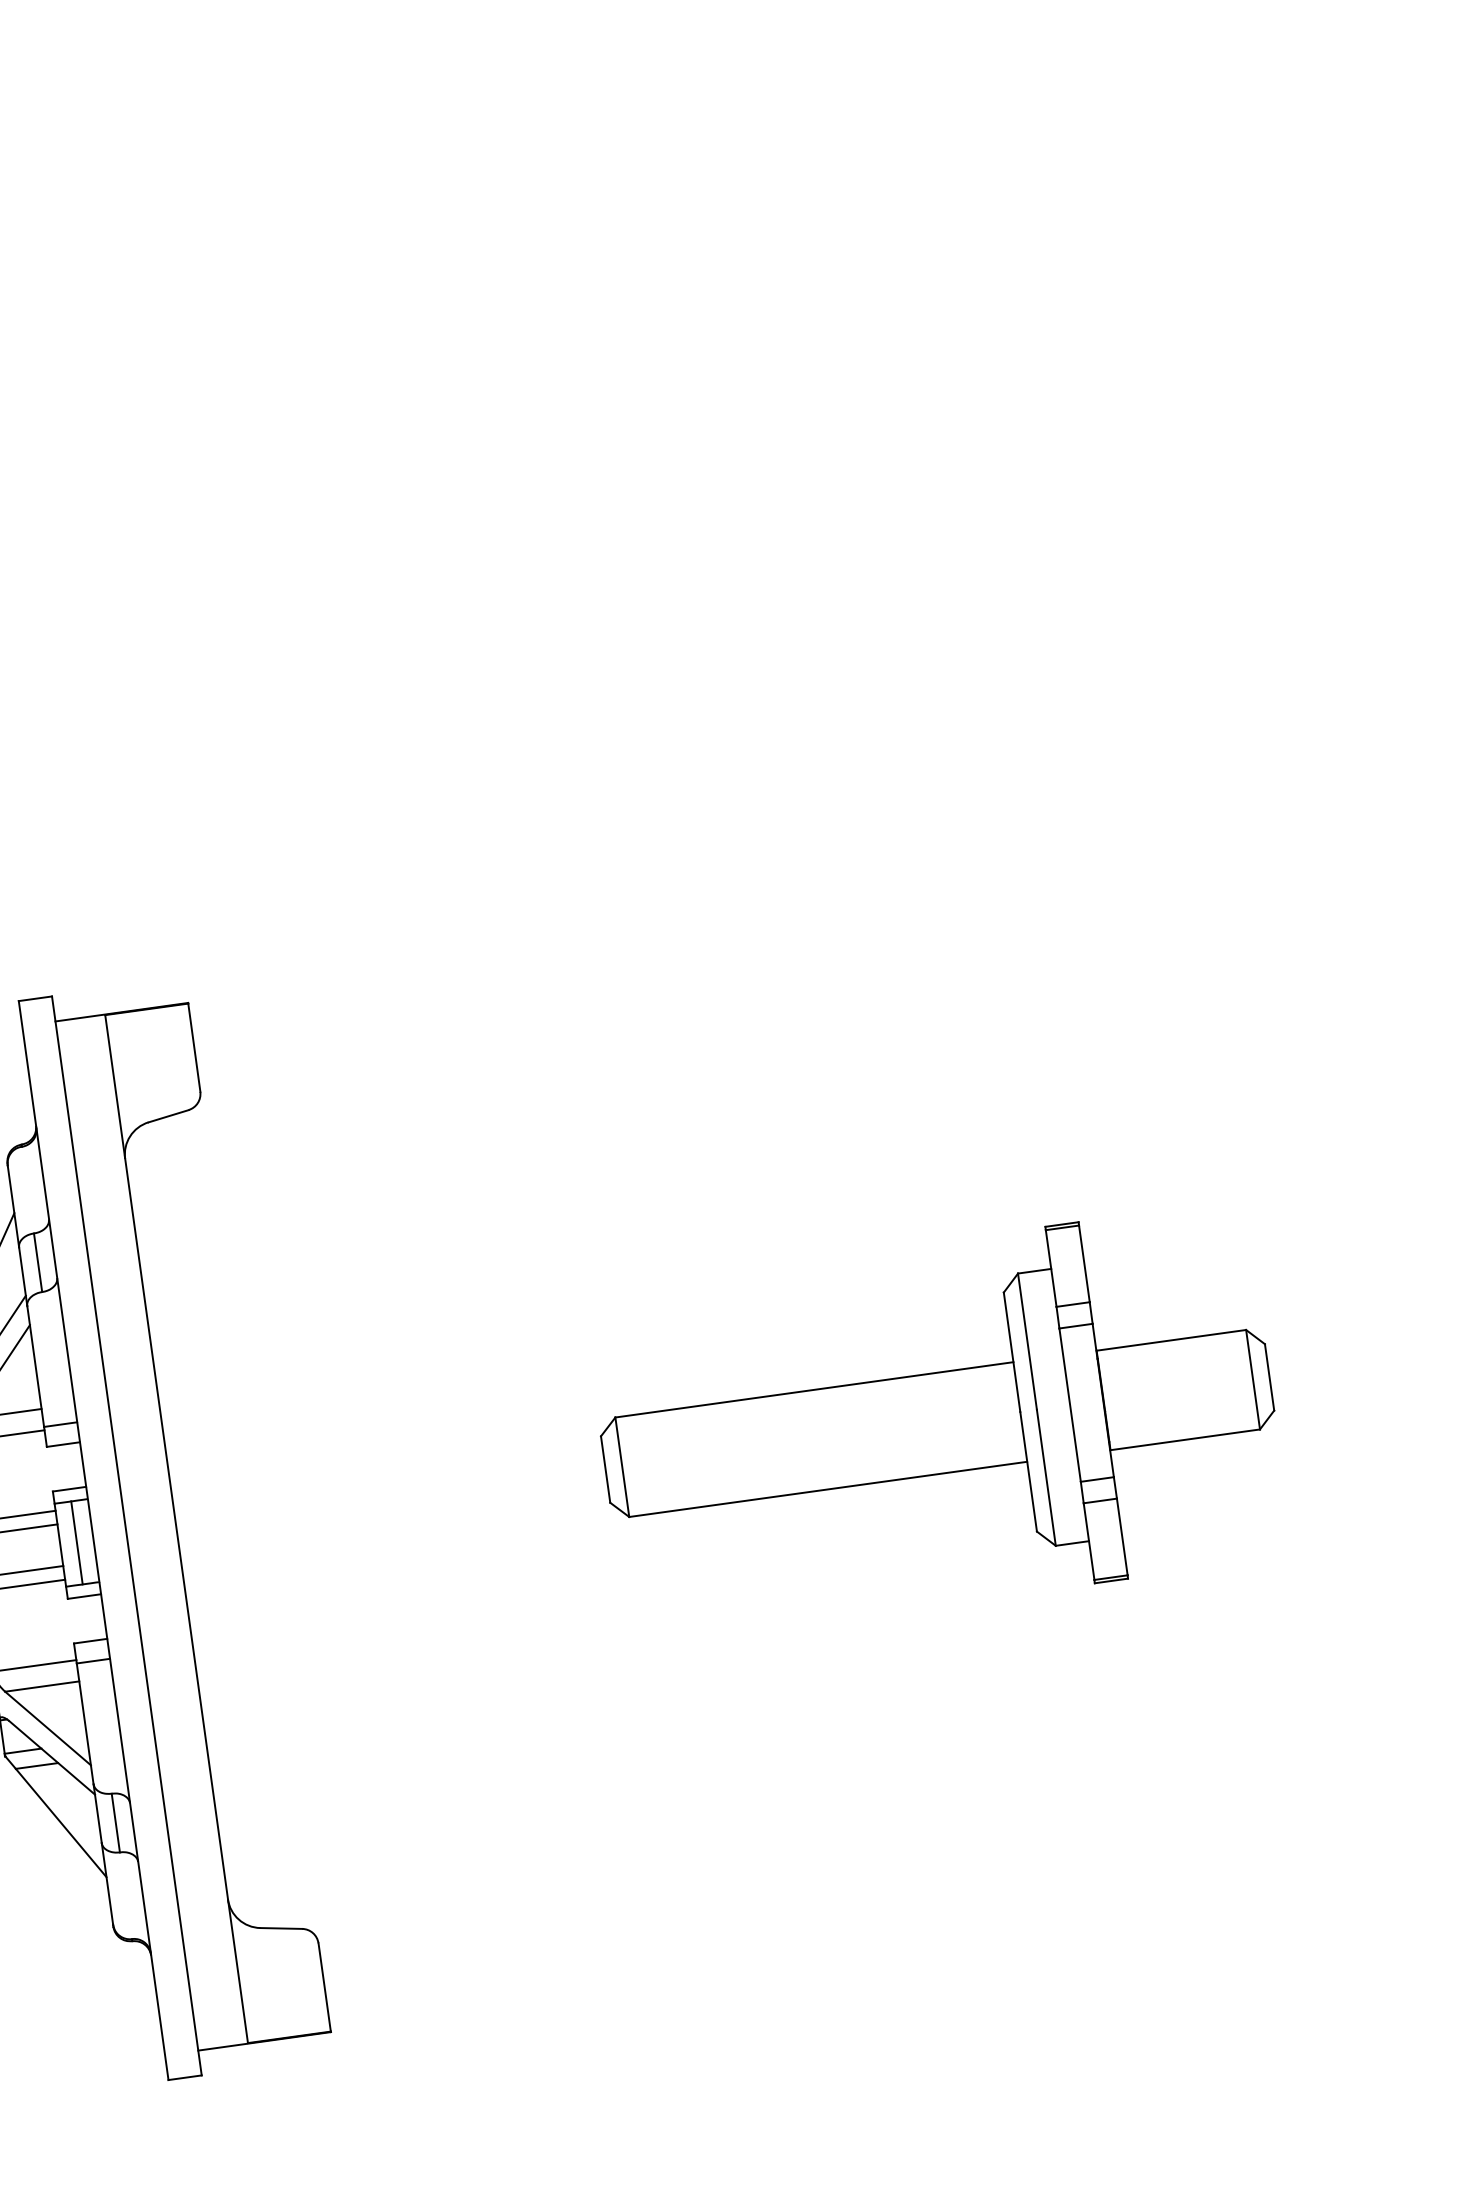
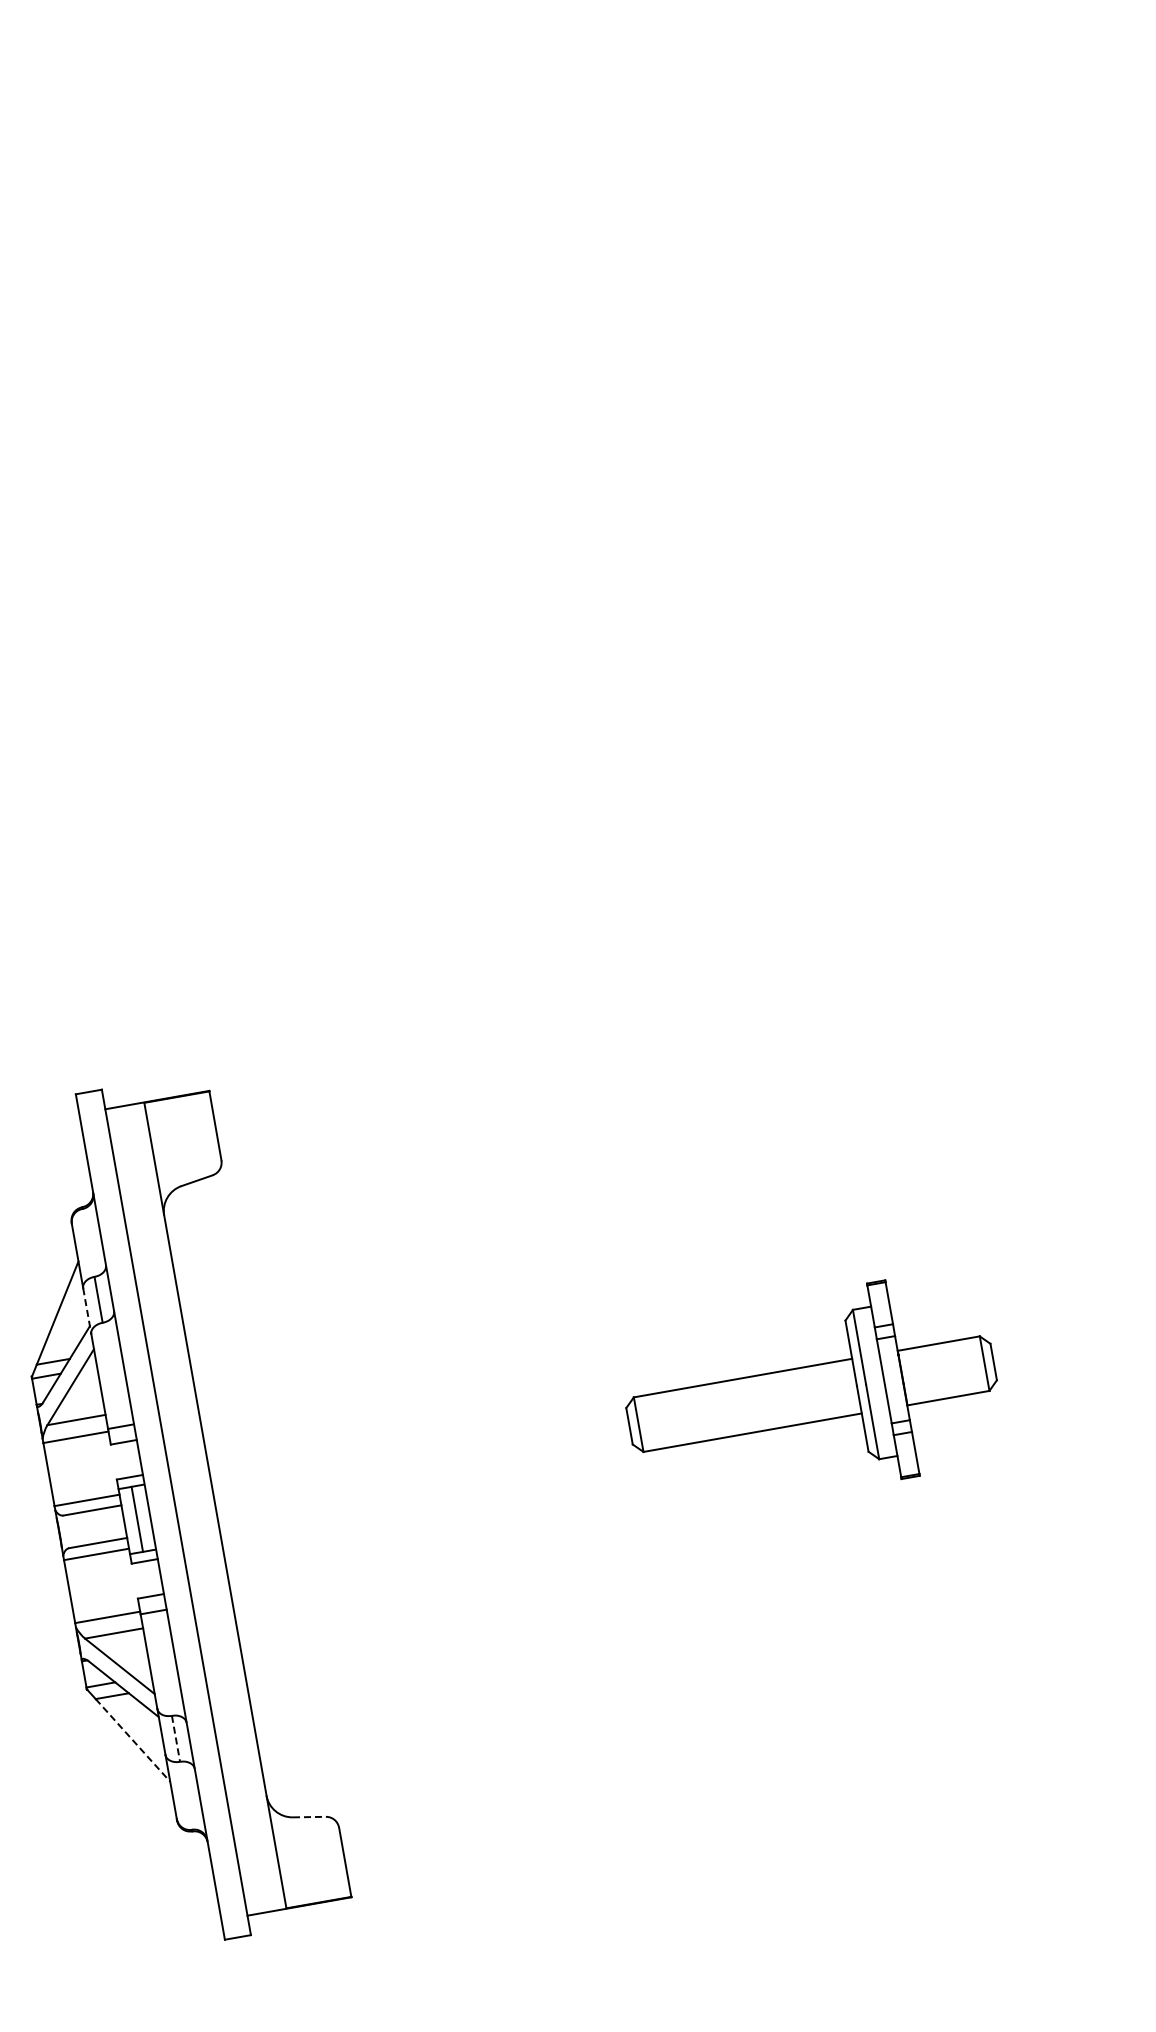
line: (23, 1277) -> (87, 1311), solid -> dashed
part: (938, 1396) -> (811, 1379), size x0.7
line: (60, 1823) -> (132, 1740), solid -> dashed
line: (116, 1823) -> (176, 1739), solid -> dashed
line: (282, 1929) -> (310, 1817), solid -> dashed

